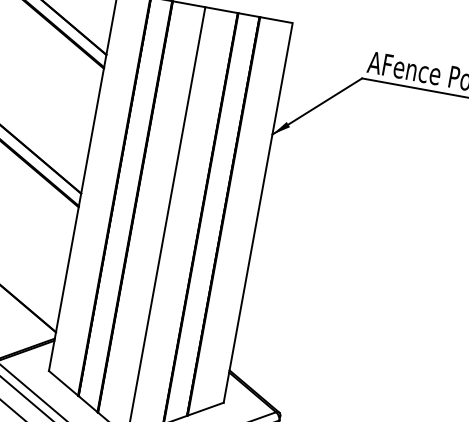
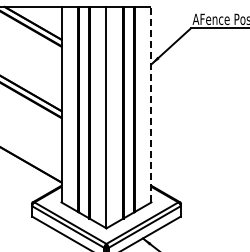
line: (258, 212) -> (151, 104), solid -> dashed

